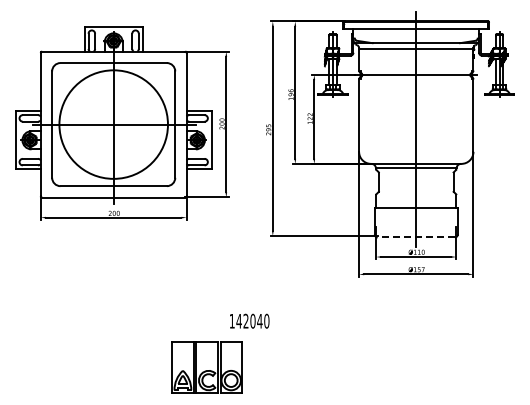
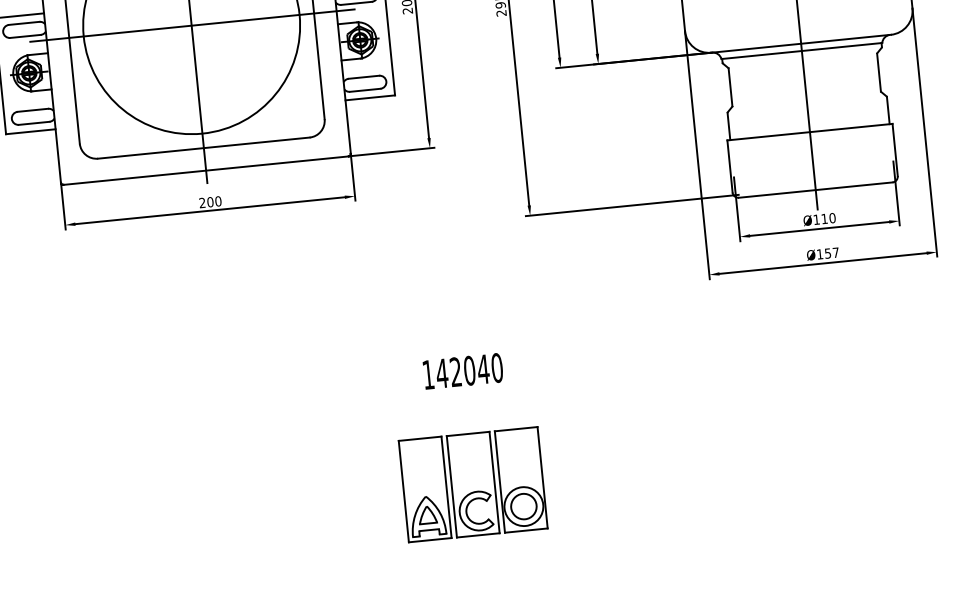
line: (416, 237) -> (816, 190), dashed -> solid
text: (249, 320) -> (462, 369), moved
part: (206, 367) -> (472, 485), moved

